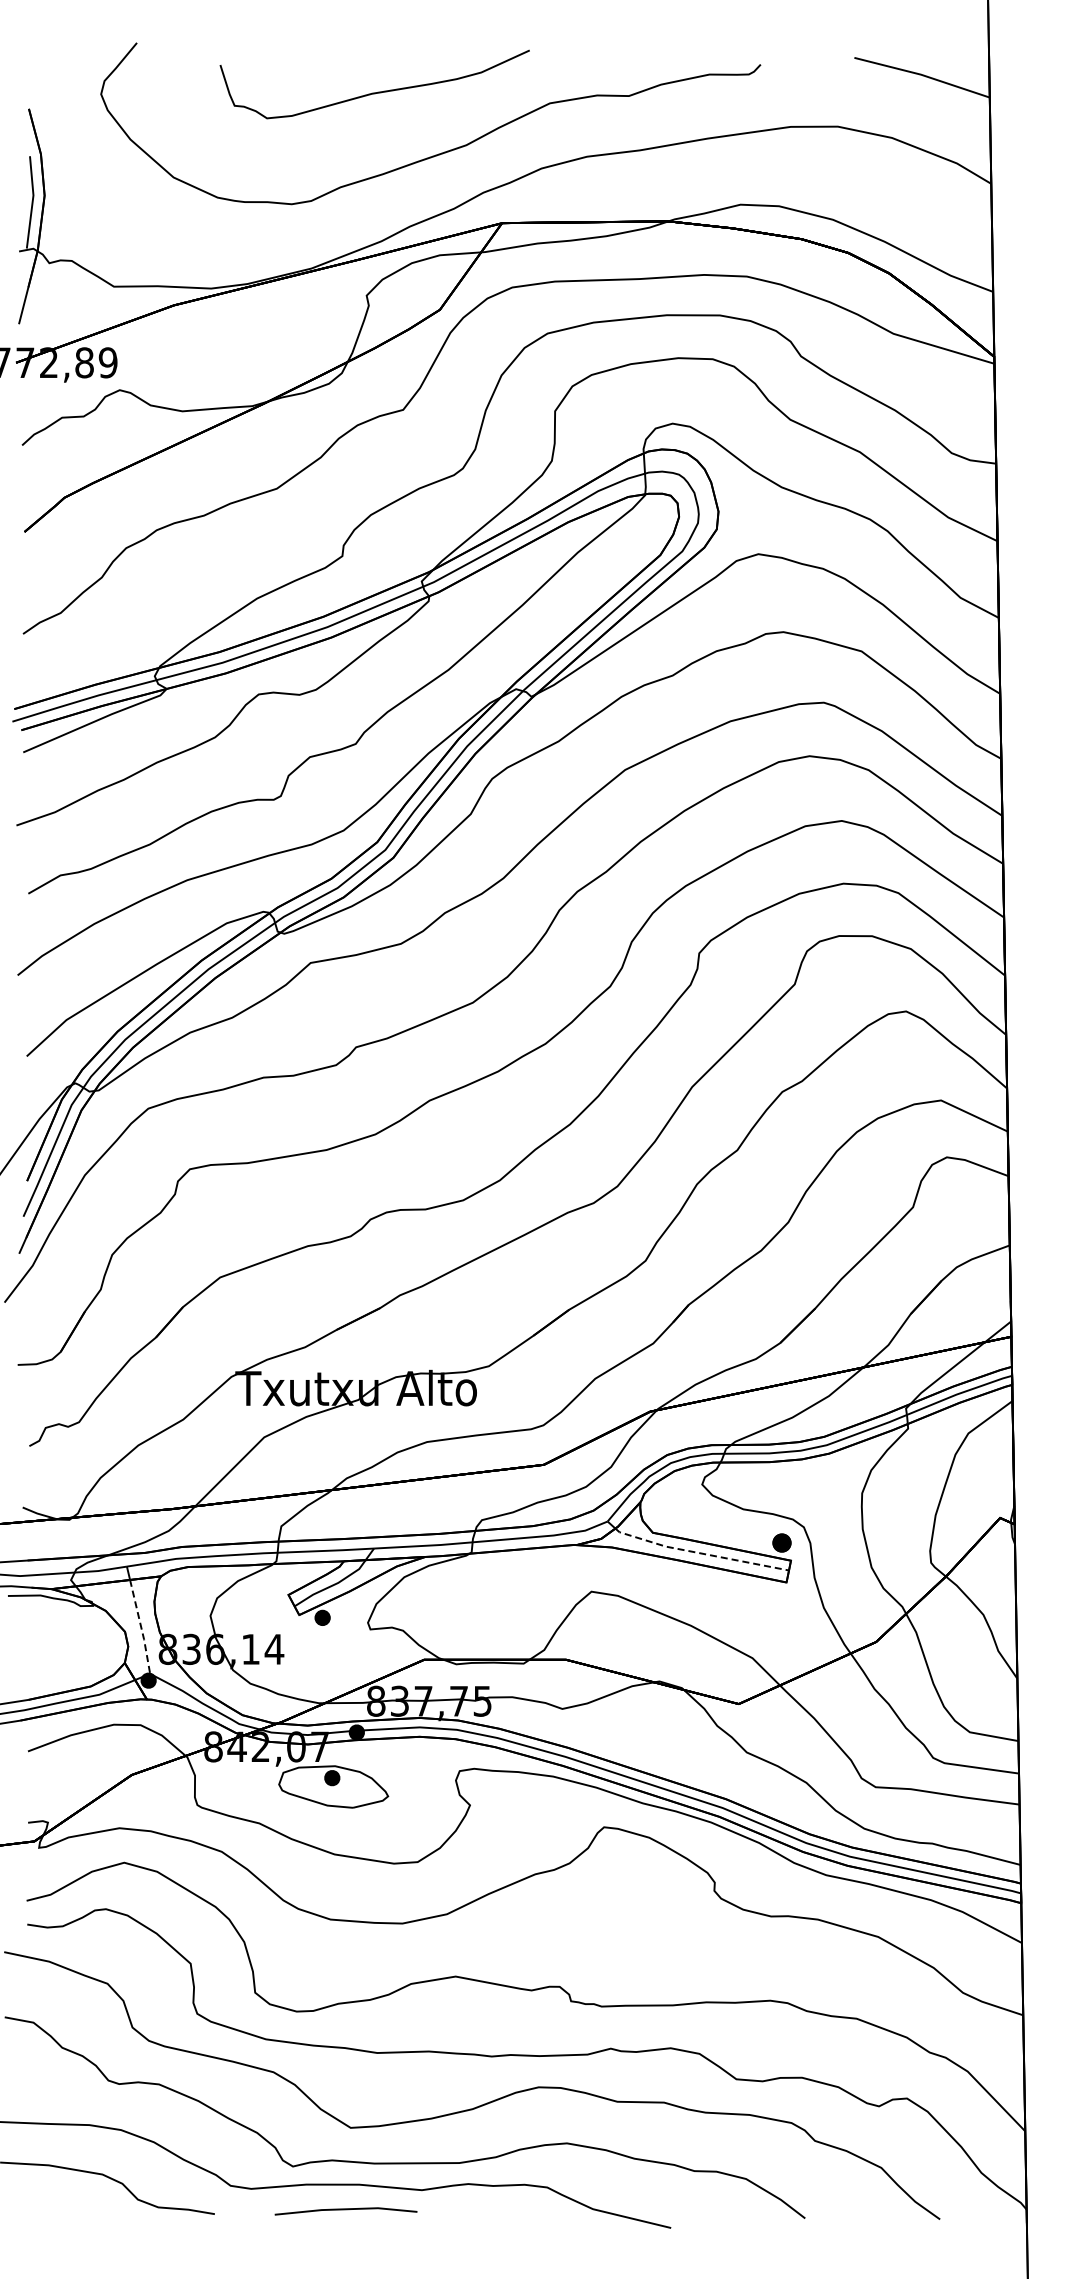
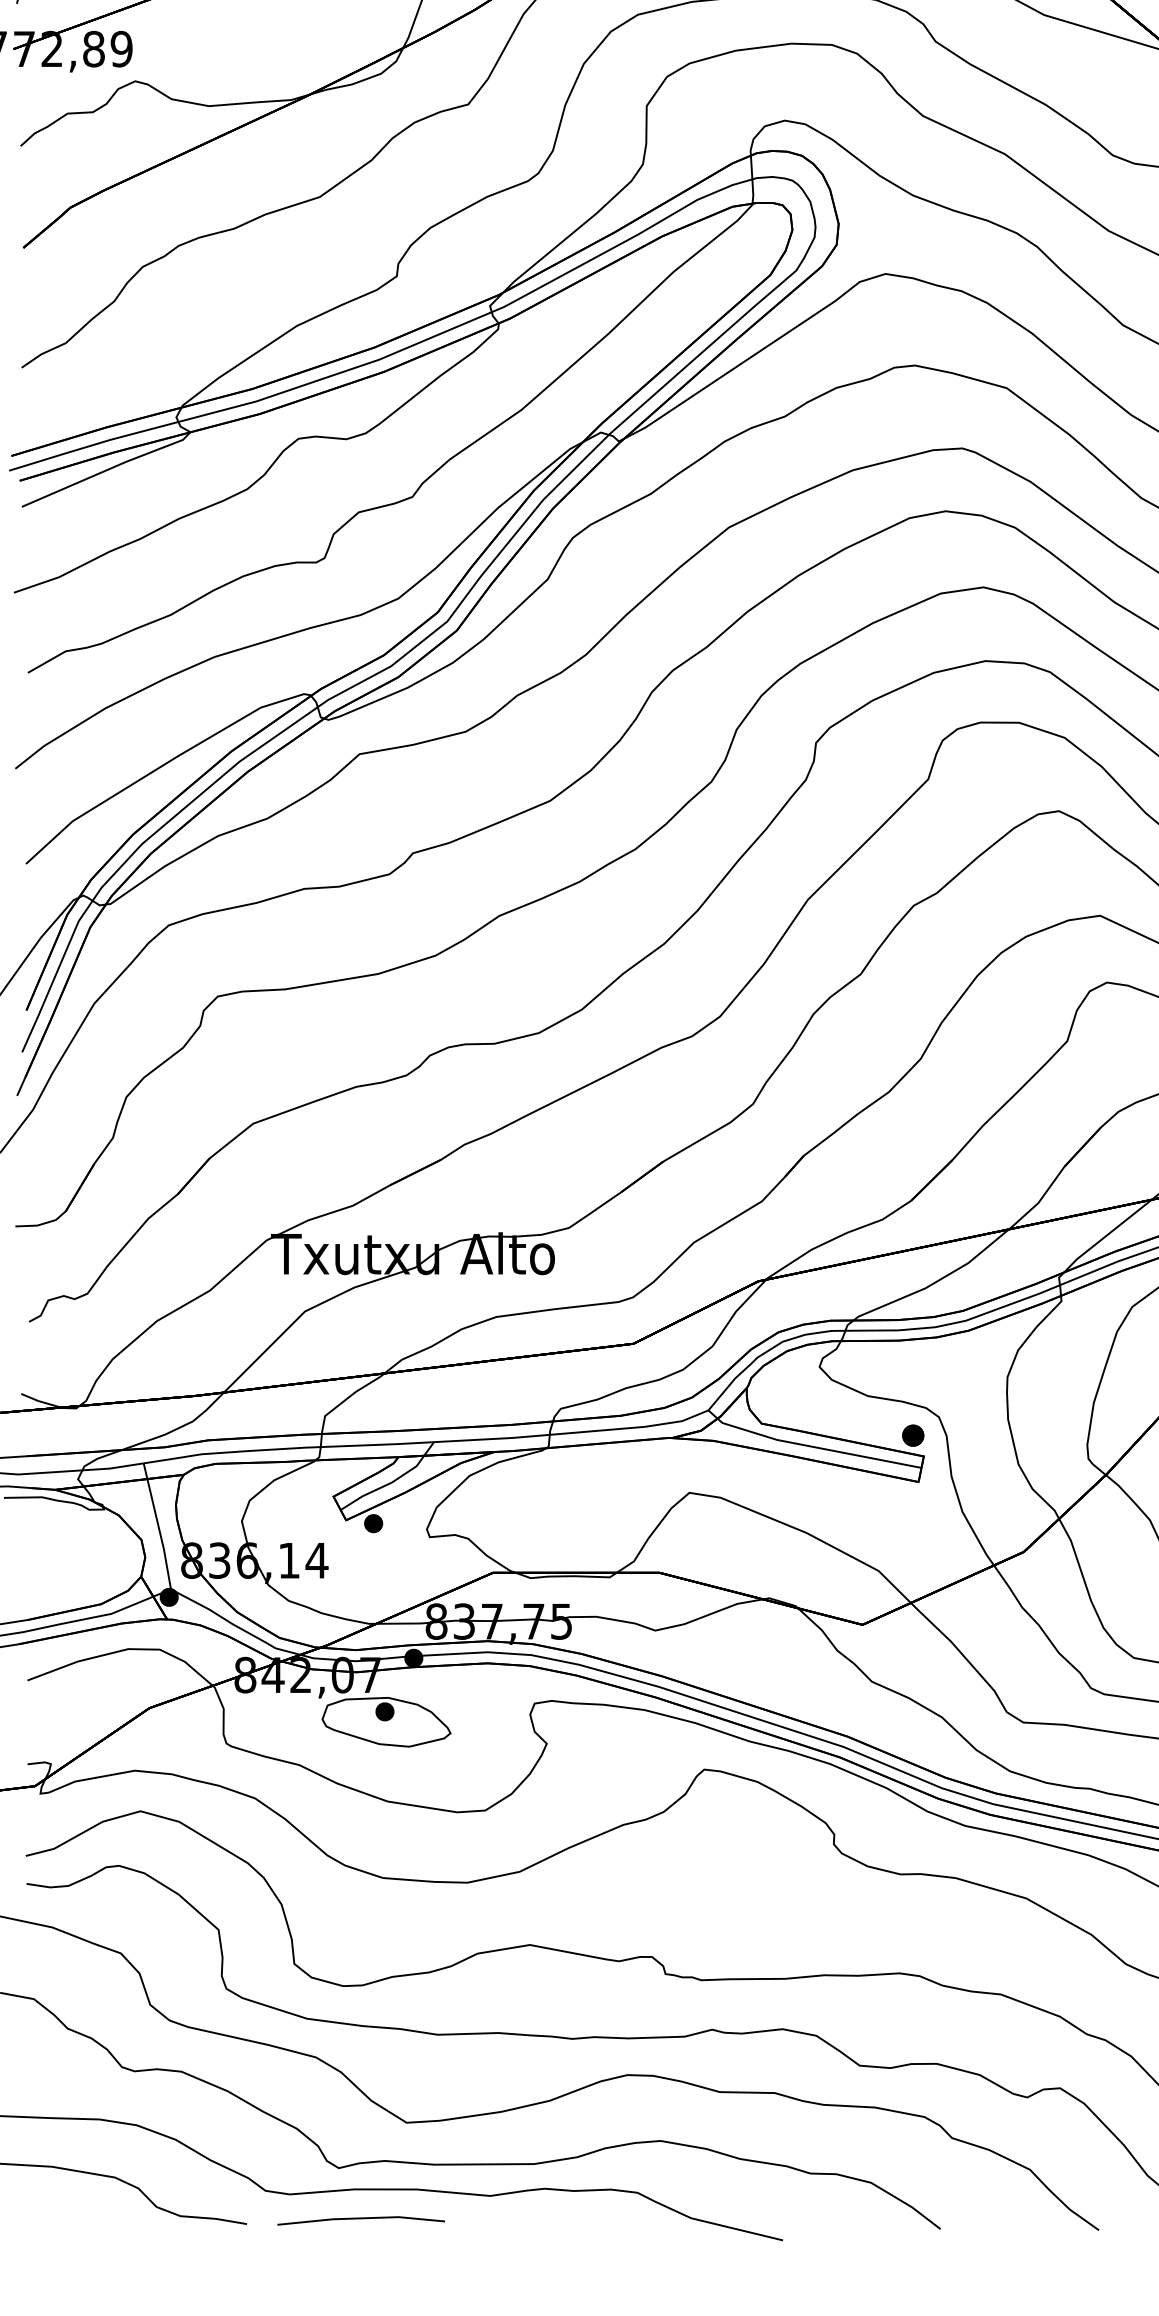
line: (700, 1553) -> (817, 1447), dashed -> solid
line: (141, 1627) -> (160, 1534), dashed -> solid
line: (345, 2210) -> (360, 2219), moved

